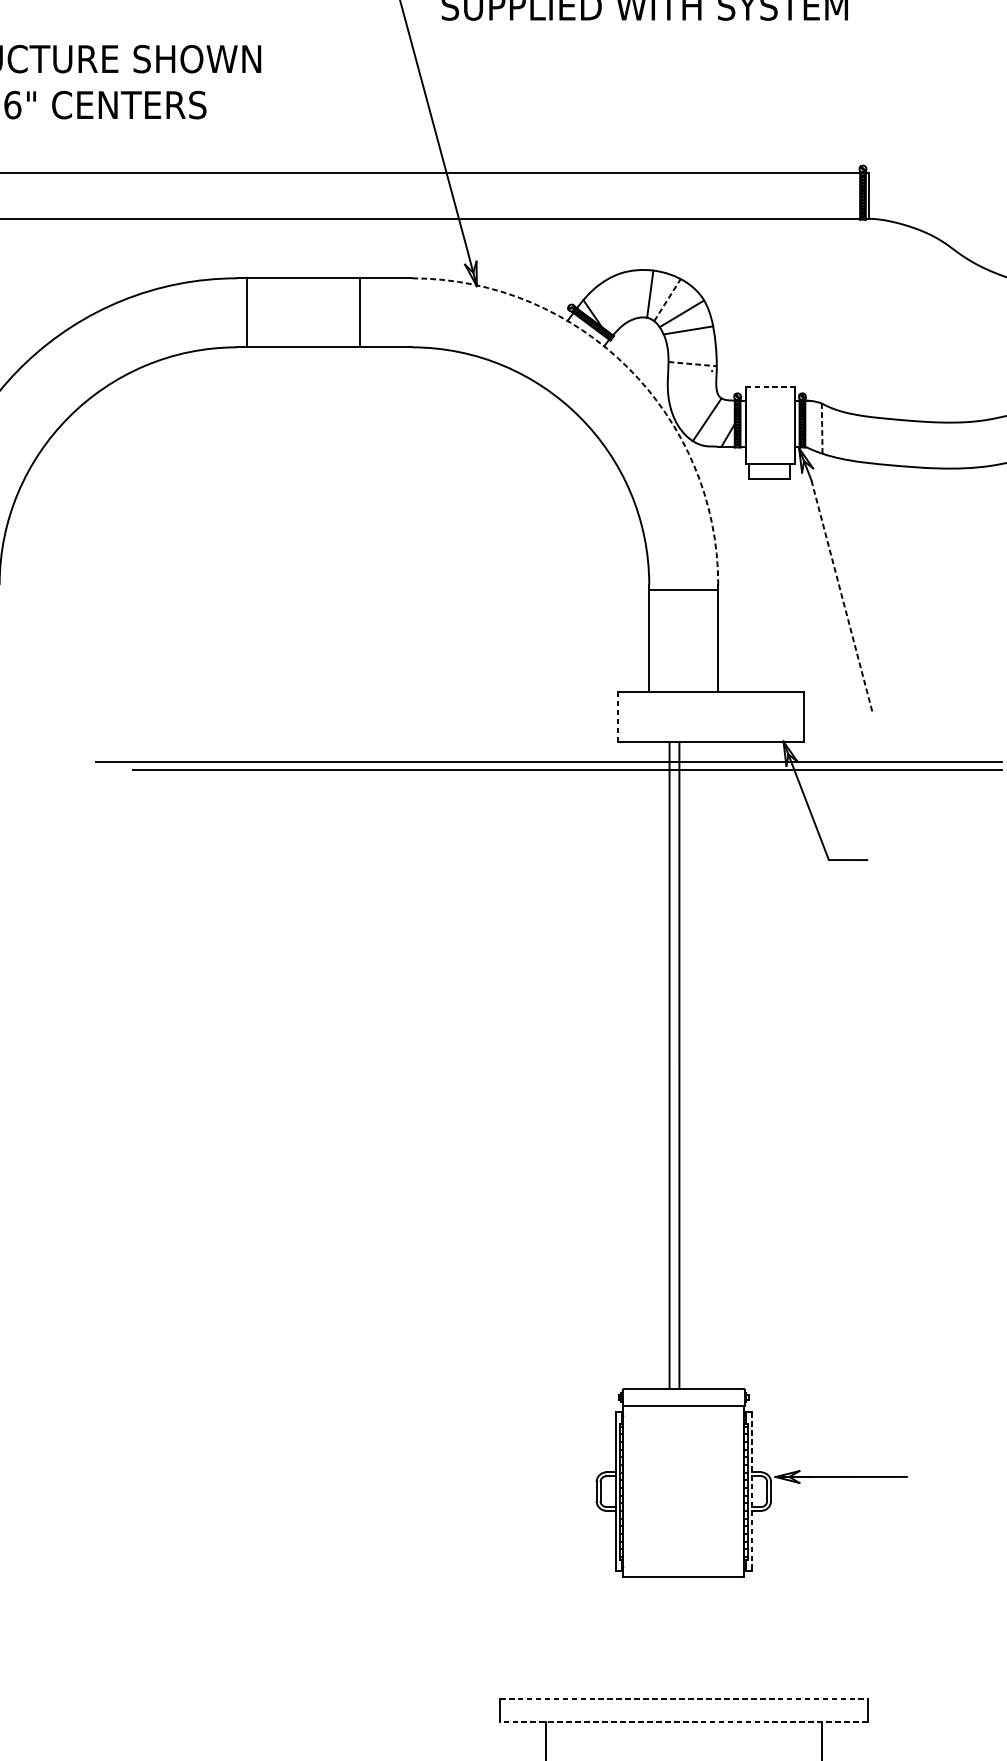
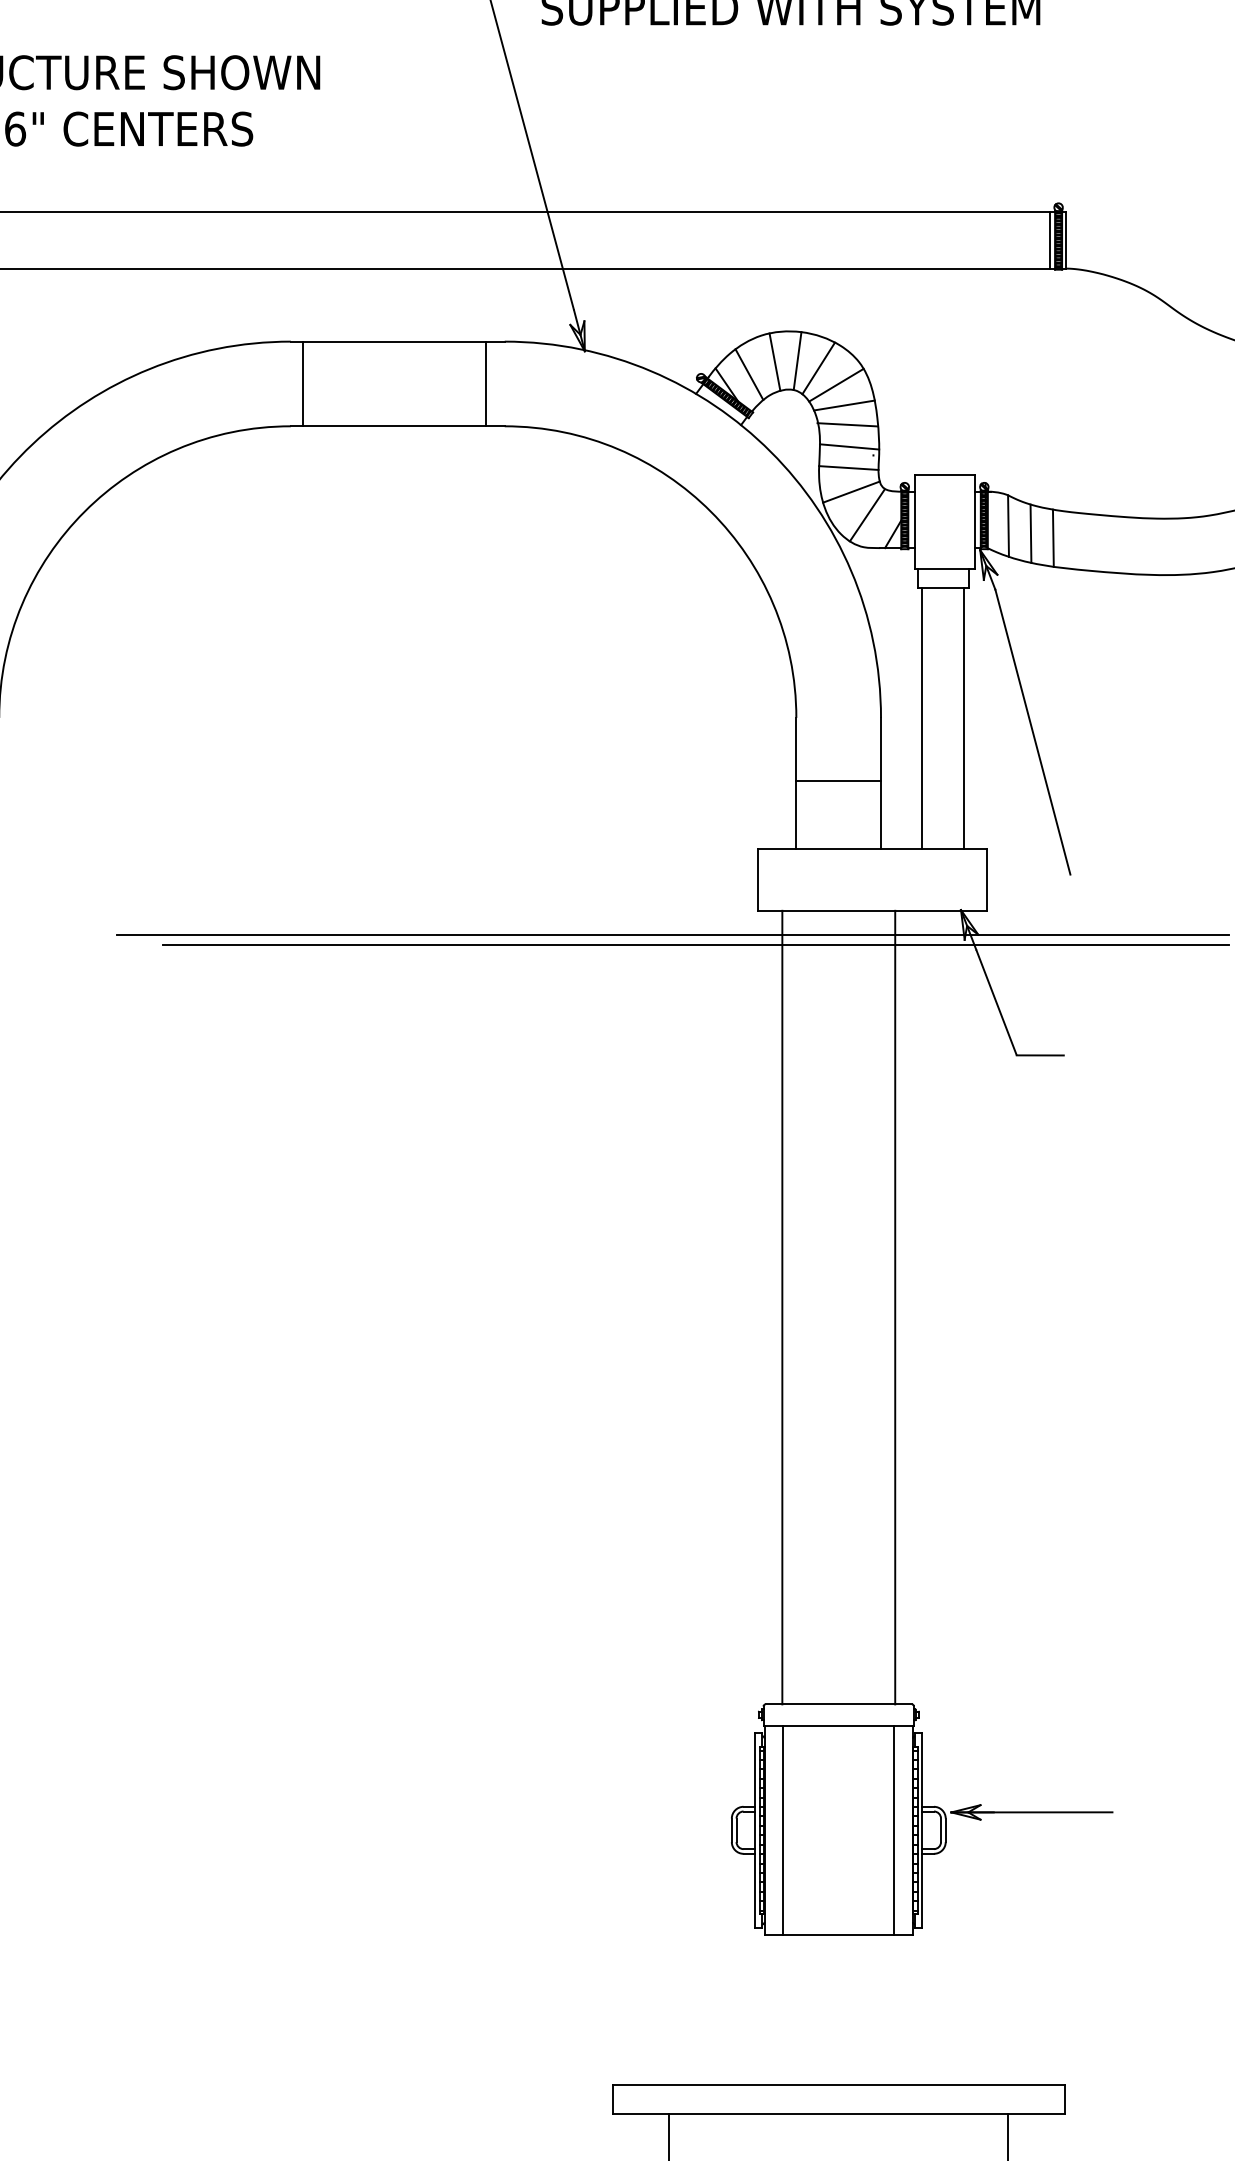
line: (856, 195) -> (1050, 240), added
line: (631, 294) -> (774, 361), added
line: (667, 300) -> (818, 368), dashed -> solid
line: (611, 305) -> (749, 374), added
line: (360, 312) -> (485, 383), moved
line: (690, 345) -> (847, 424), added
line: (692, 363) -> (849, 446), dashed -> solid
arc: (628, 367) -> (770, 451), dashed -> solid
line: (691, 380) -> (848, 467), added
line: (770, 386) -> (945, 474), dashed -> solid
line: (694, 400) -> (851, 491), added
line: (822, 428) -> (1008, 526), dashed -> solid
line: (840, 434) -> (1030, 533), added
line: (858, 437) -> (1052, 537), added
line: (752, 585) -> (922, 718), added
line: (786, 585) -> (964, 718), added
line: (683, 590) -> (838, 781), moved
line: (842, 596) -> (1033, 732), dashed -> solid
line: (617, 716) -> (757, 879), dashed -> solid
line: (669, 1065) -> (895, 1307), moved
line: (679, 1065) -> (782, 1307), moved
line: (638, 1490) -> (783, 1829), added
line: (729, 1490) -> (894, 1829), added
line: (752, 1491) -> (922, 1830), dashed -> solid
line: (683, 1699) -> (838, 2085), dashed -> solid
line: (683, 1722) -> (838, 2113), dashed -> solid

